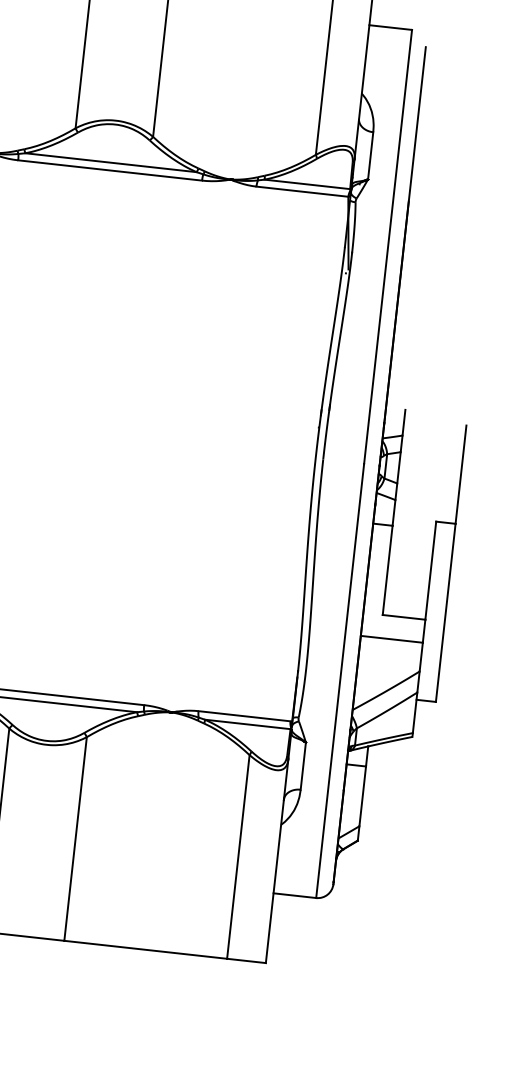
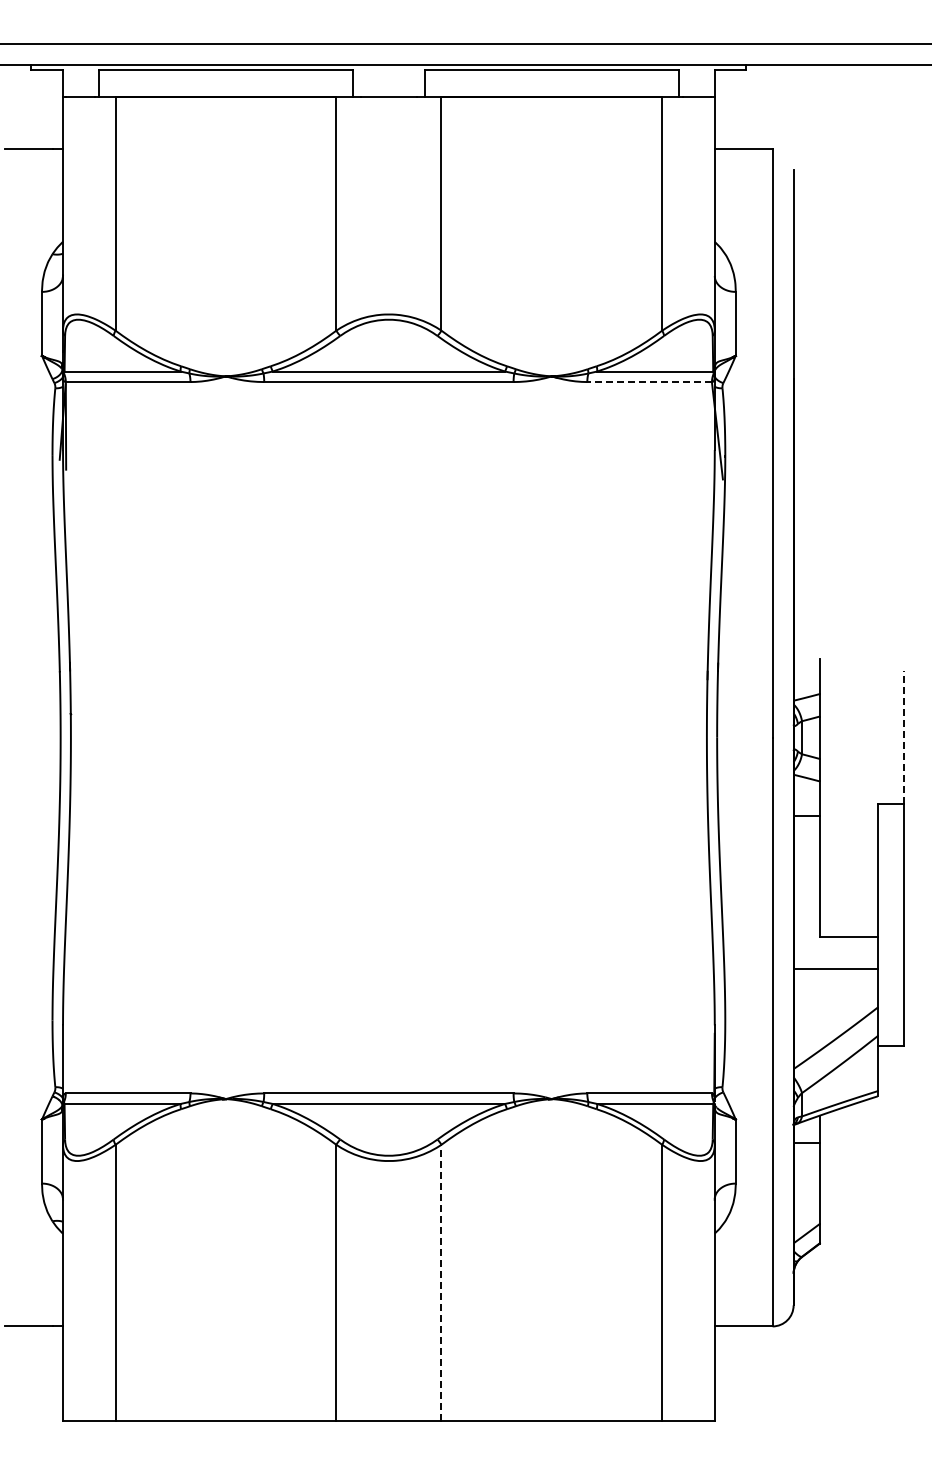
line: (302, 192) -> (649, 382), solid -> dashed
line: (461, 474) -> (904, 737), solid -> dashed
line: (75, 838) -> (441, 1282), solid -> dashed

